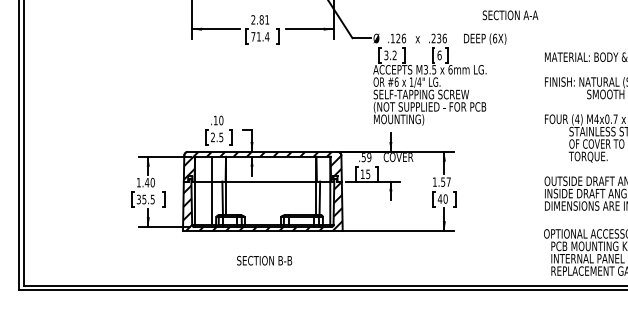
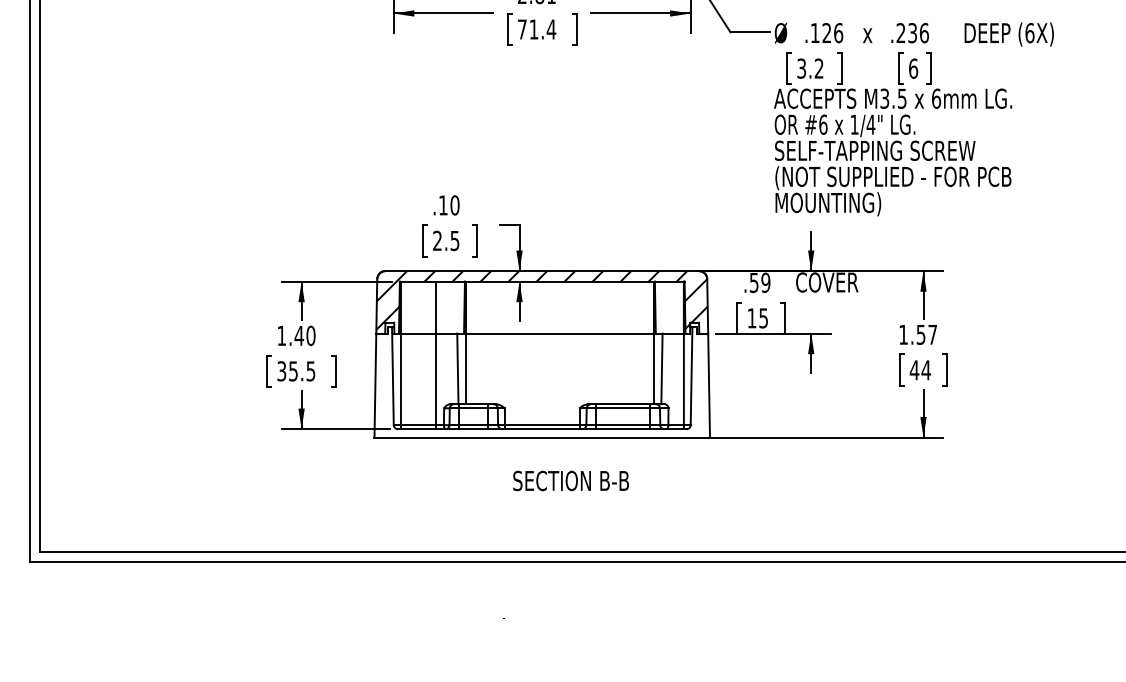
text: (445, 198) -> (925, 369), 40 -> 44
hatch: (262, 206) -> (541, 385), removed
text: (264, 260) -> (570, 480), moved

